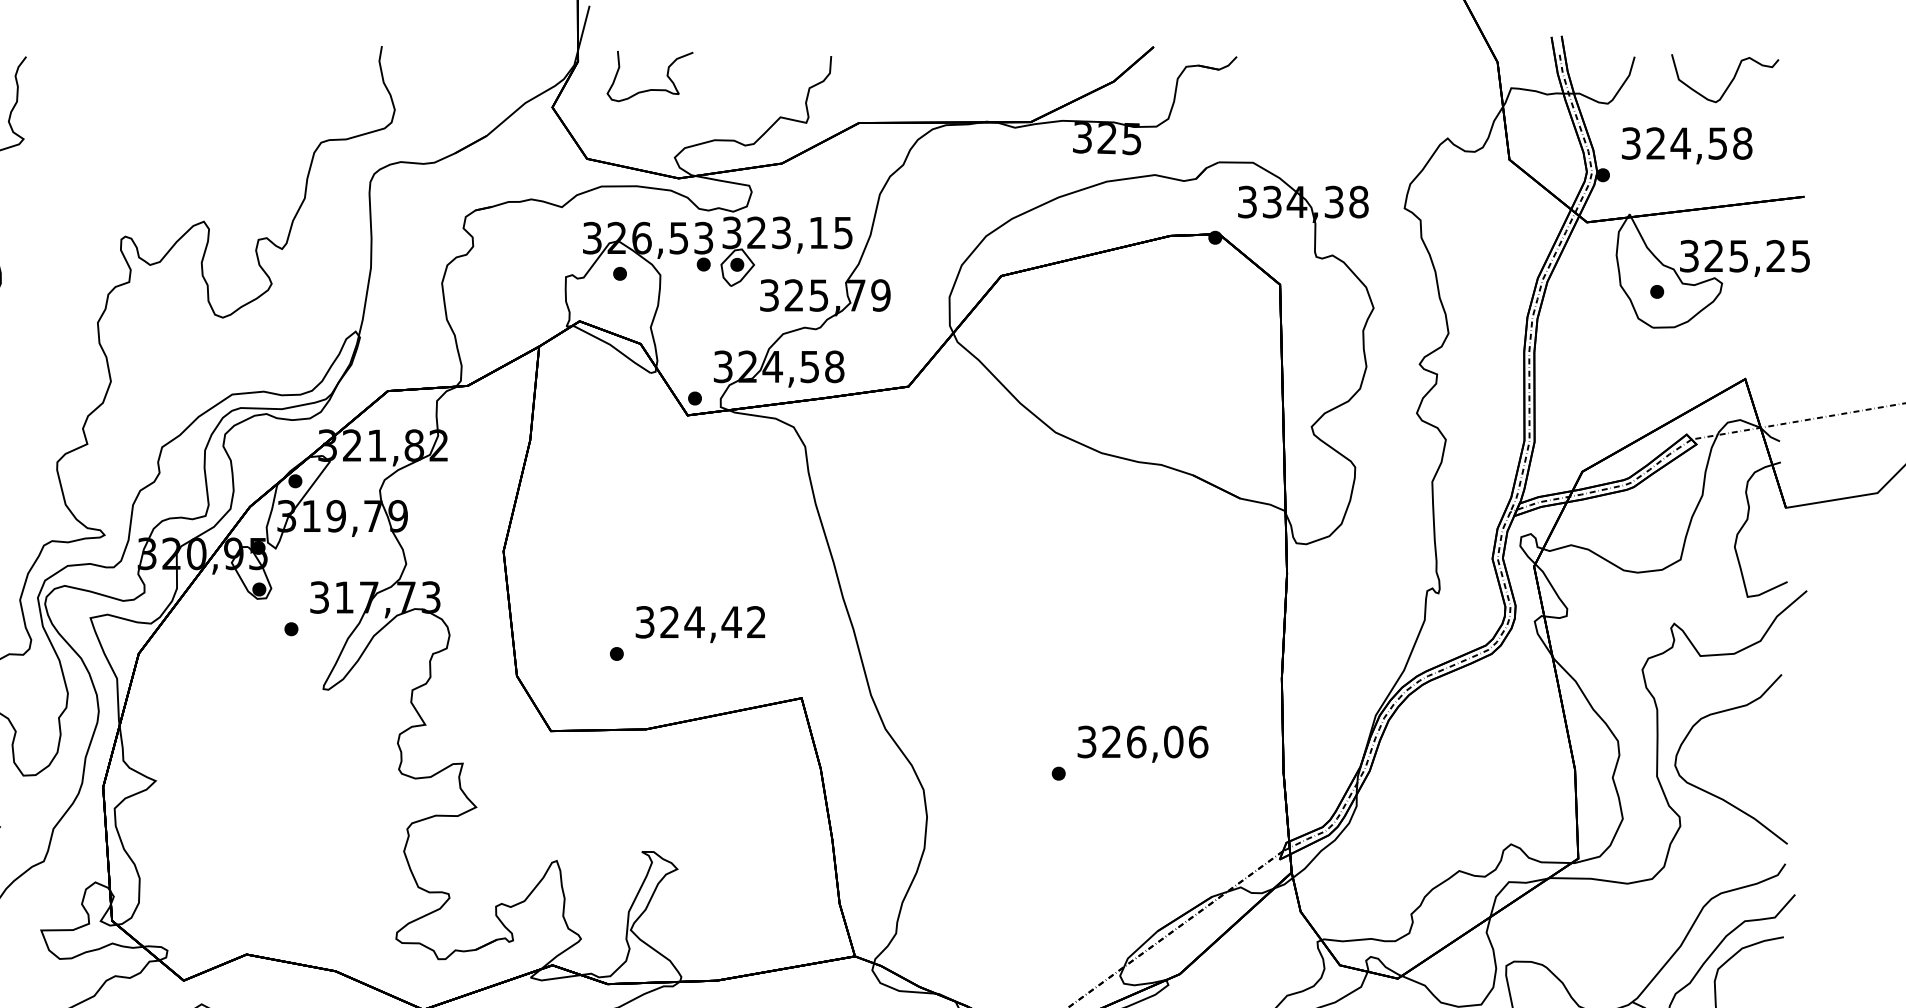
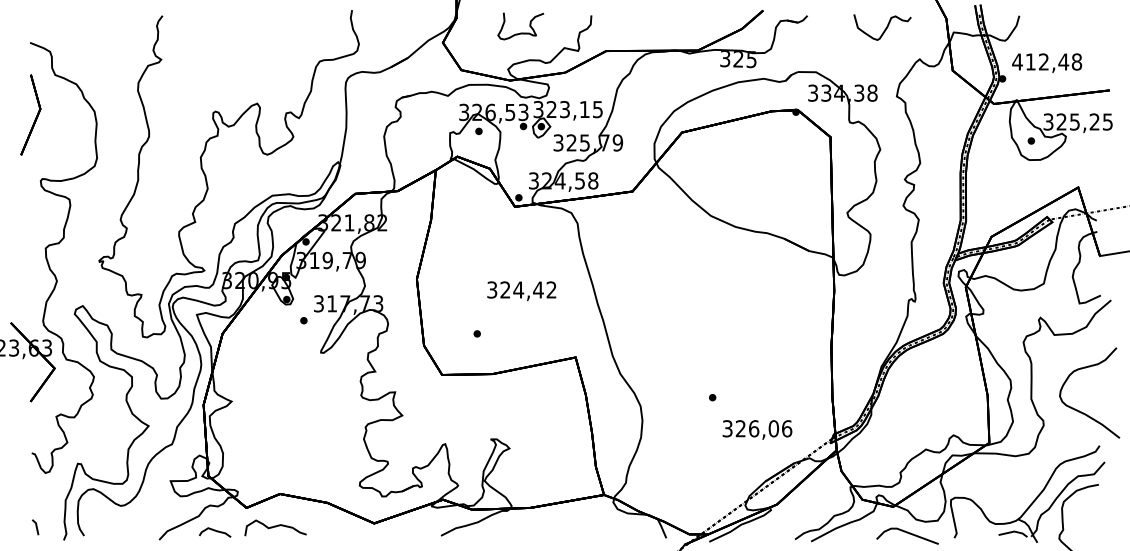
curve: (1728, 82) -> (884, 29), moved
curve: (649, 88) -> (520, 32), moved
text: (1674, 142) -> (1040, 61), 324,58 -> 412,48
text: (699, 623) -> (521, 290), moved
text: (1142, 743) -> (757, 429), moved
curve: (1711, 792) -> (1079, 410), moved

